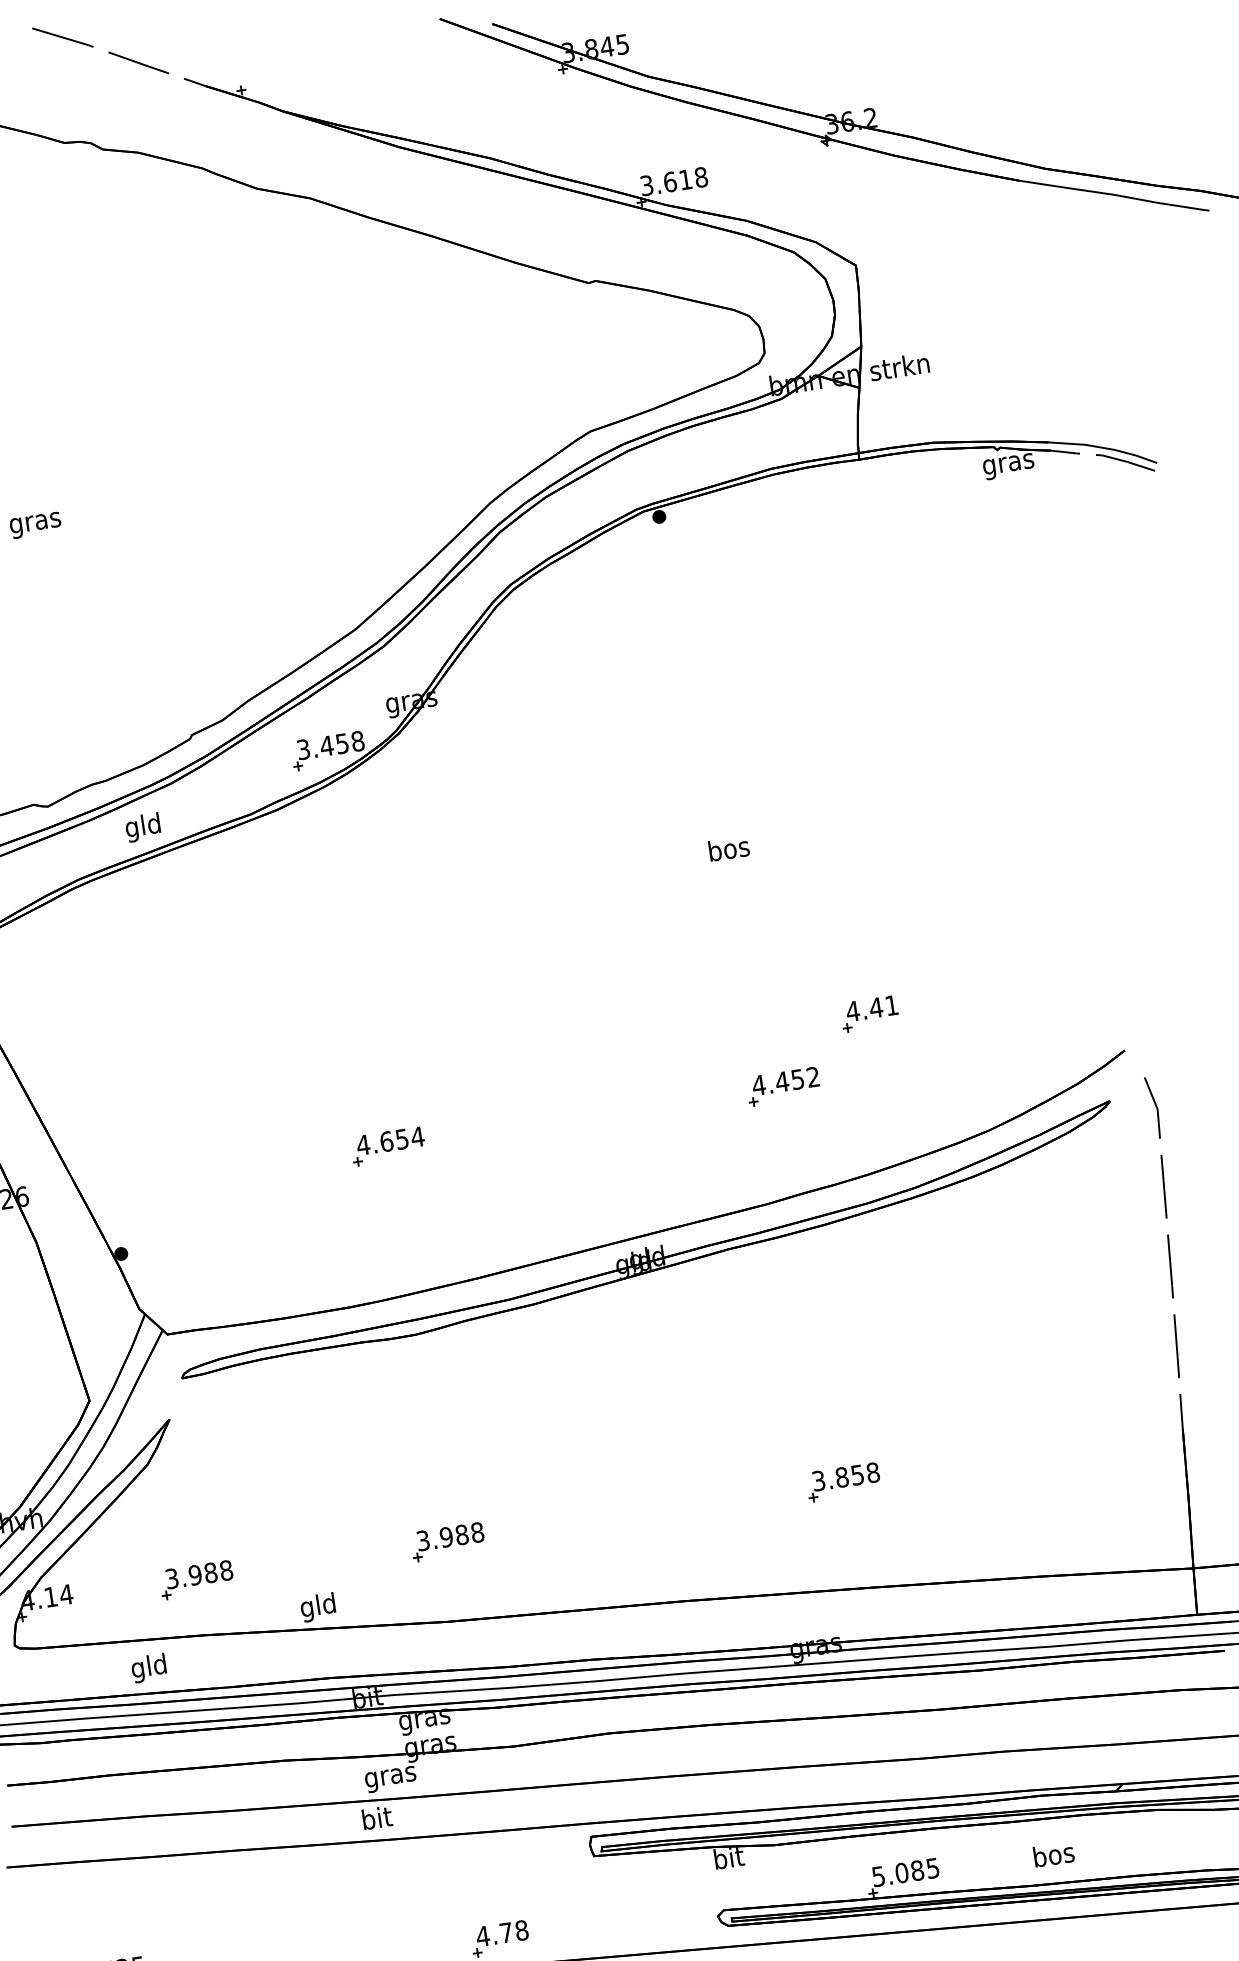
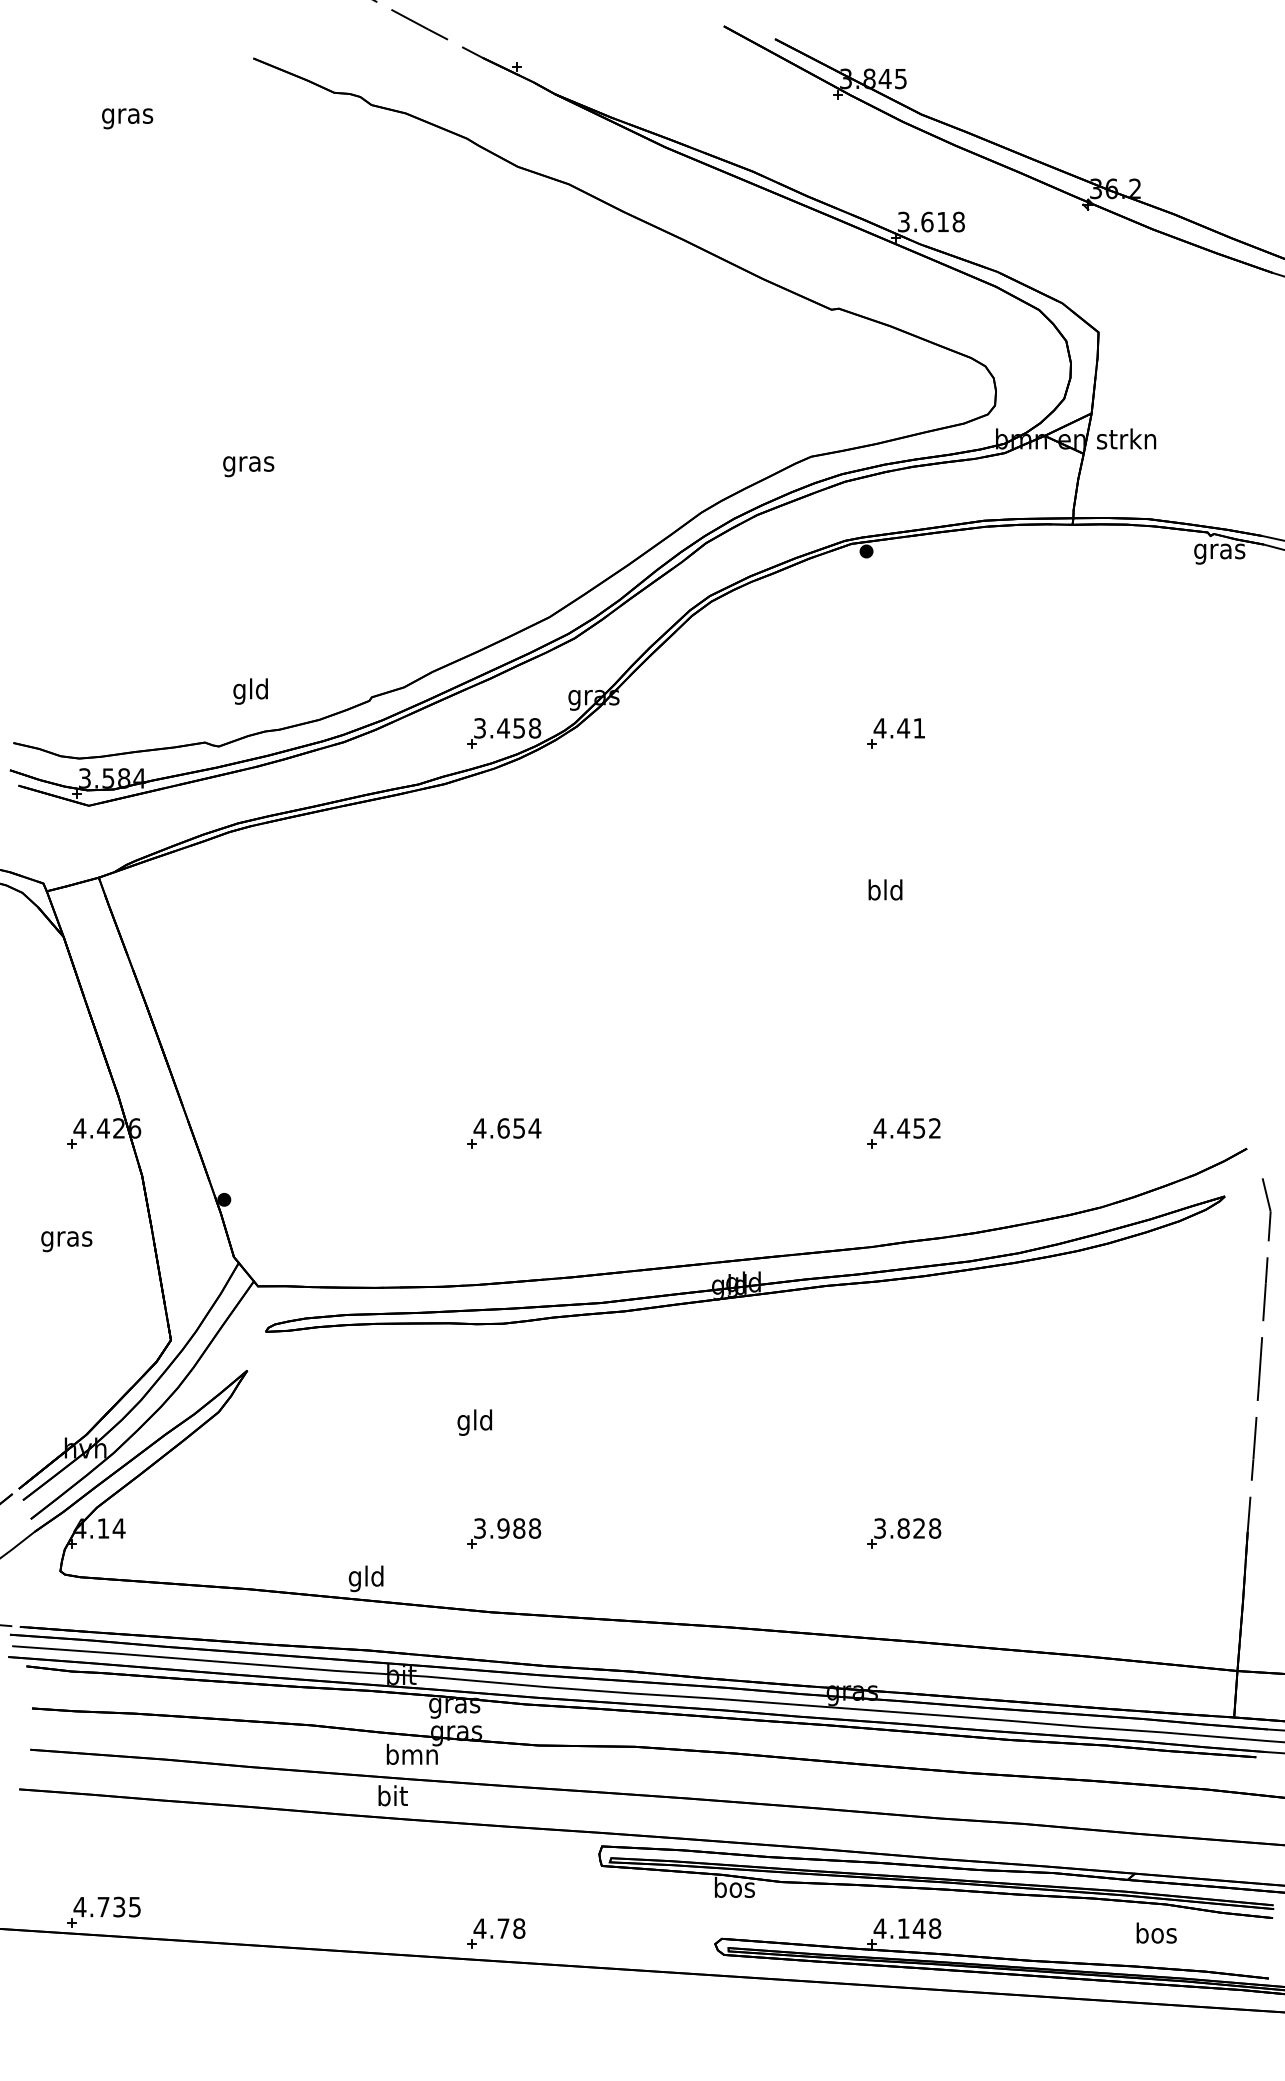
text: (142, 827) -> (250, 691), moved
text: (729, 848) -> (886, 889), bos -> bld
part: (868, 1014) -> (895, 733), moved
text: (857, 1475) -> (919, 1528), 3.858 -> 3.828
part: (197, 1580) -> (250, 1533), removed
text: (148, 1668) -> (474, 1422), moved
text: (389, 1776) -> (411, 1756), gras -> bmn
text: (1053, 1853) -> (1156, 1932), moved
text: (728, 1857) -> (734, 1887), bit -> bos
text: (905, 1872) -> (907, 1928), 5.085 -> 4.148

